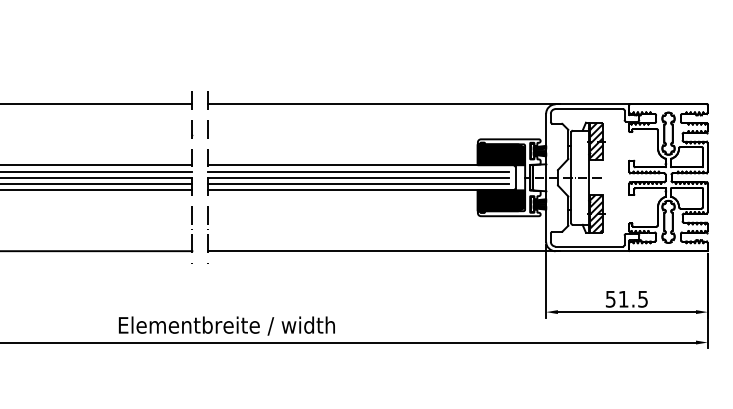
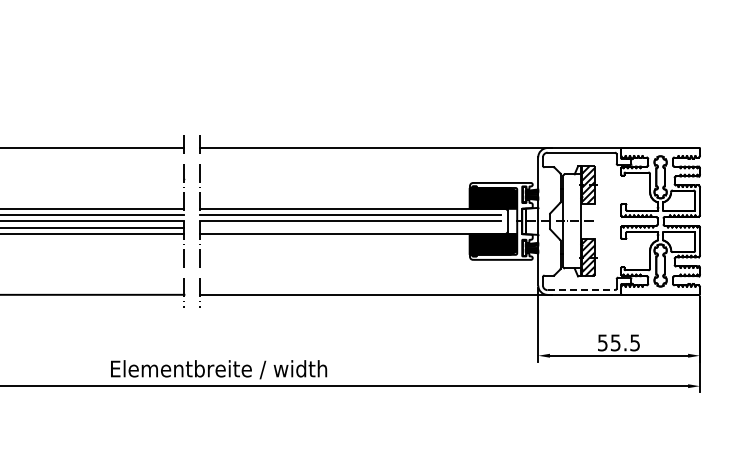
line: (358, 183) -> (350, 227), removed
line: (589, 246) -> (581, 290), solid -> dashed
text: (623, 298) -> (615, 342), 51.5 -> 55.5

